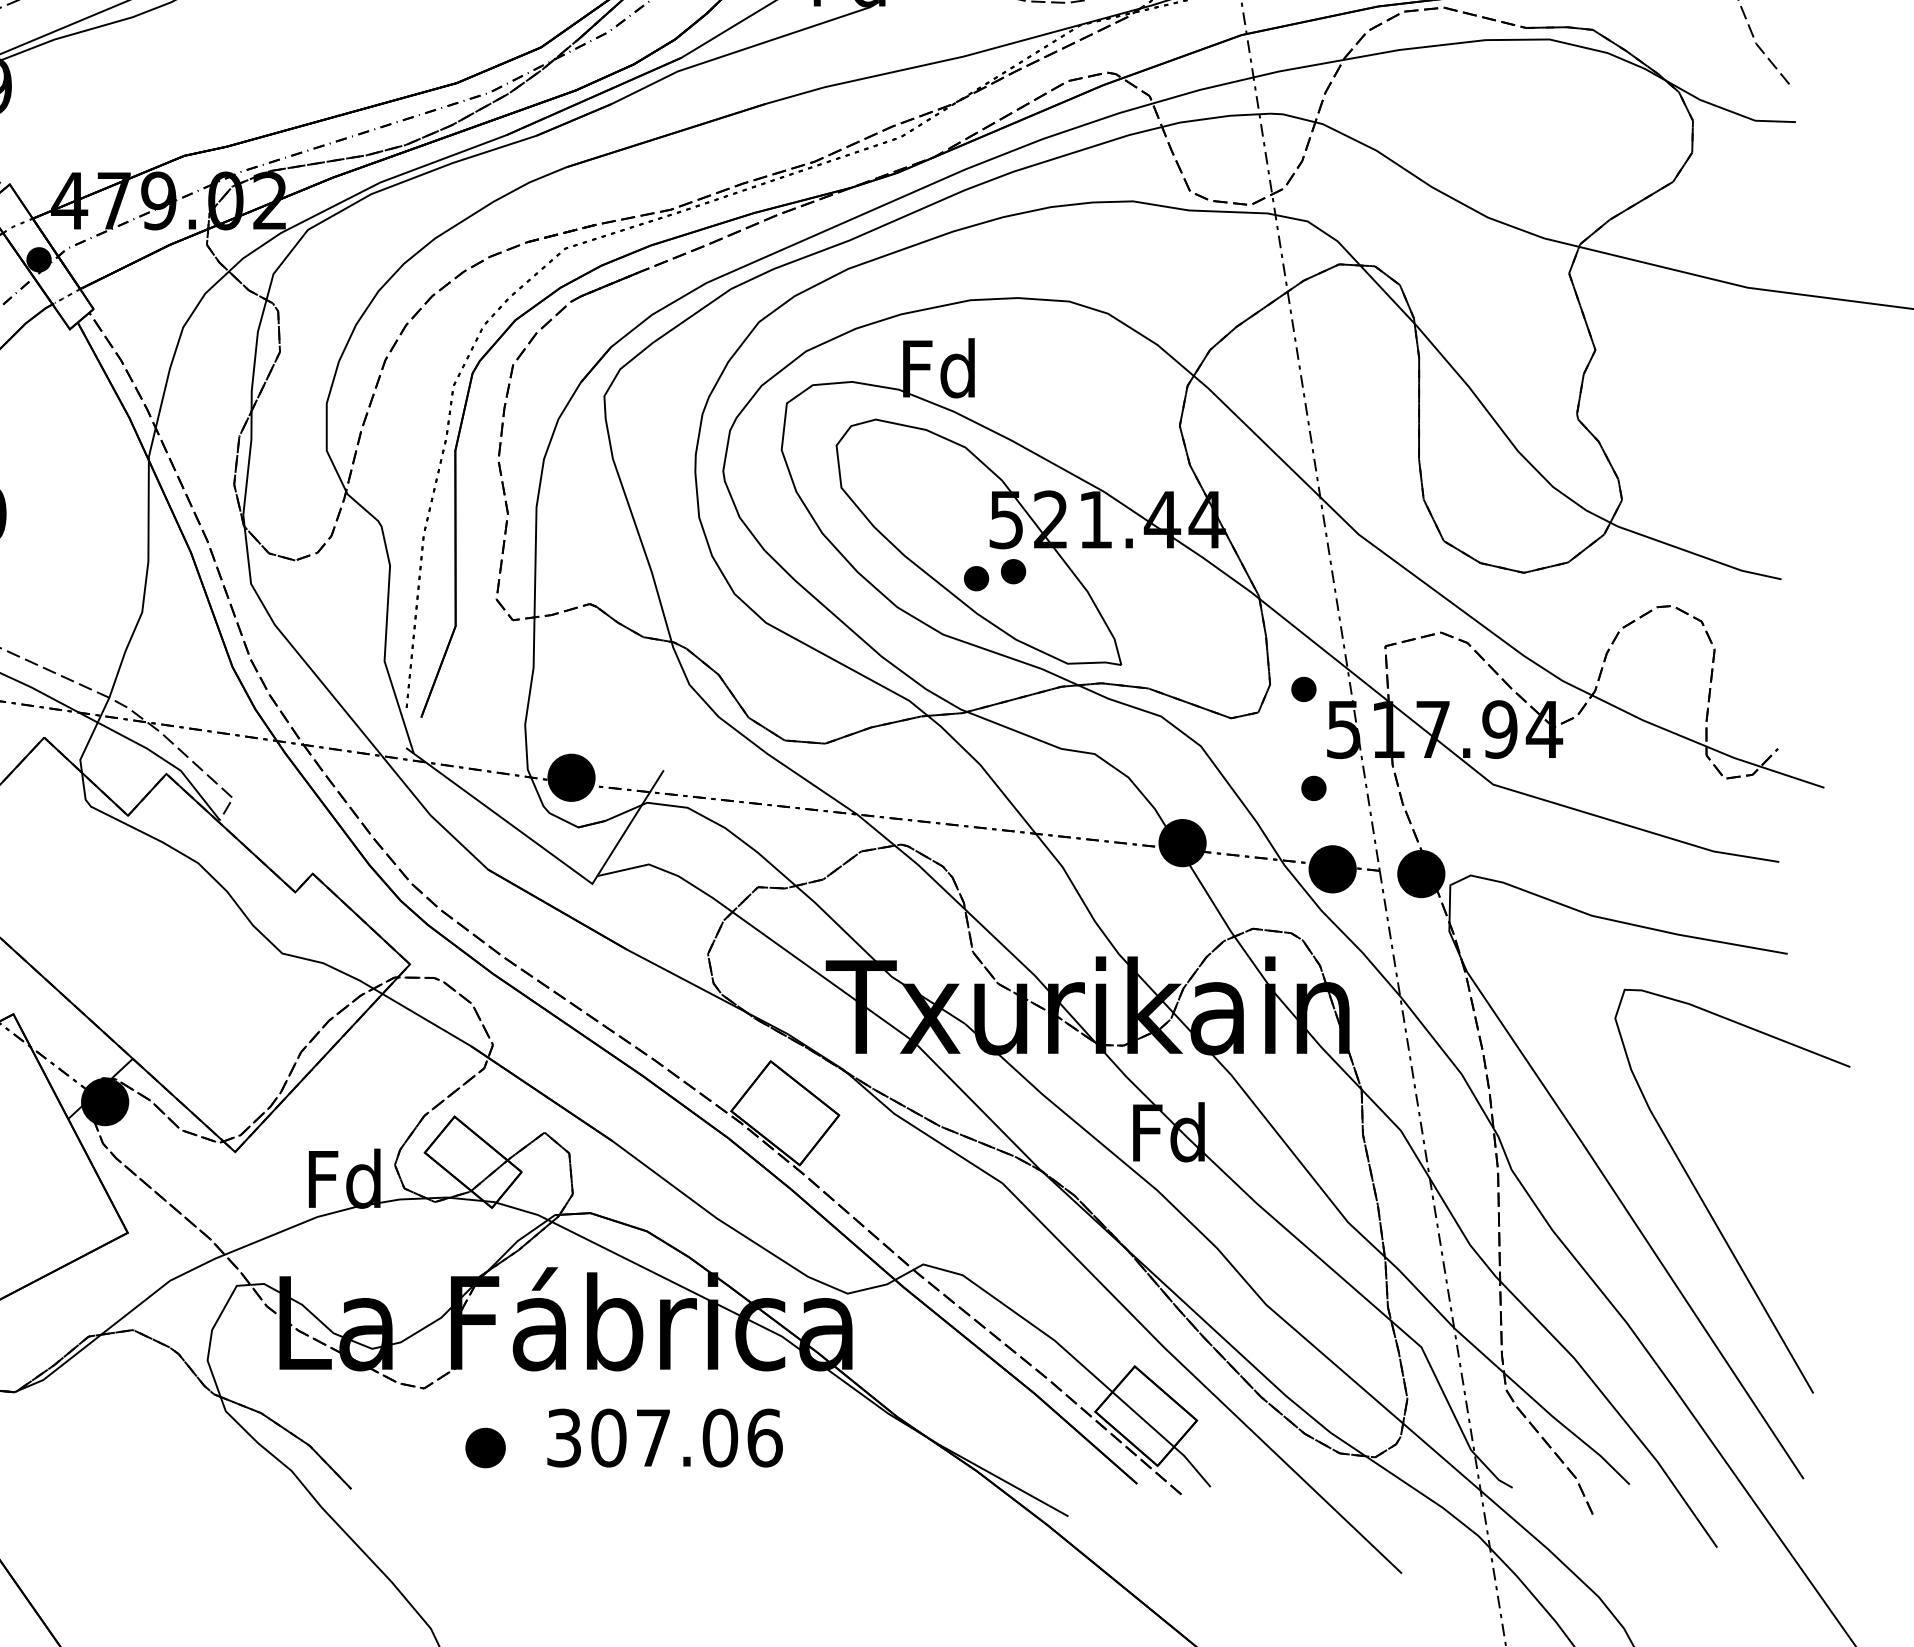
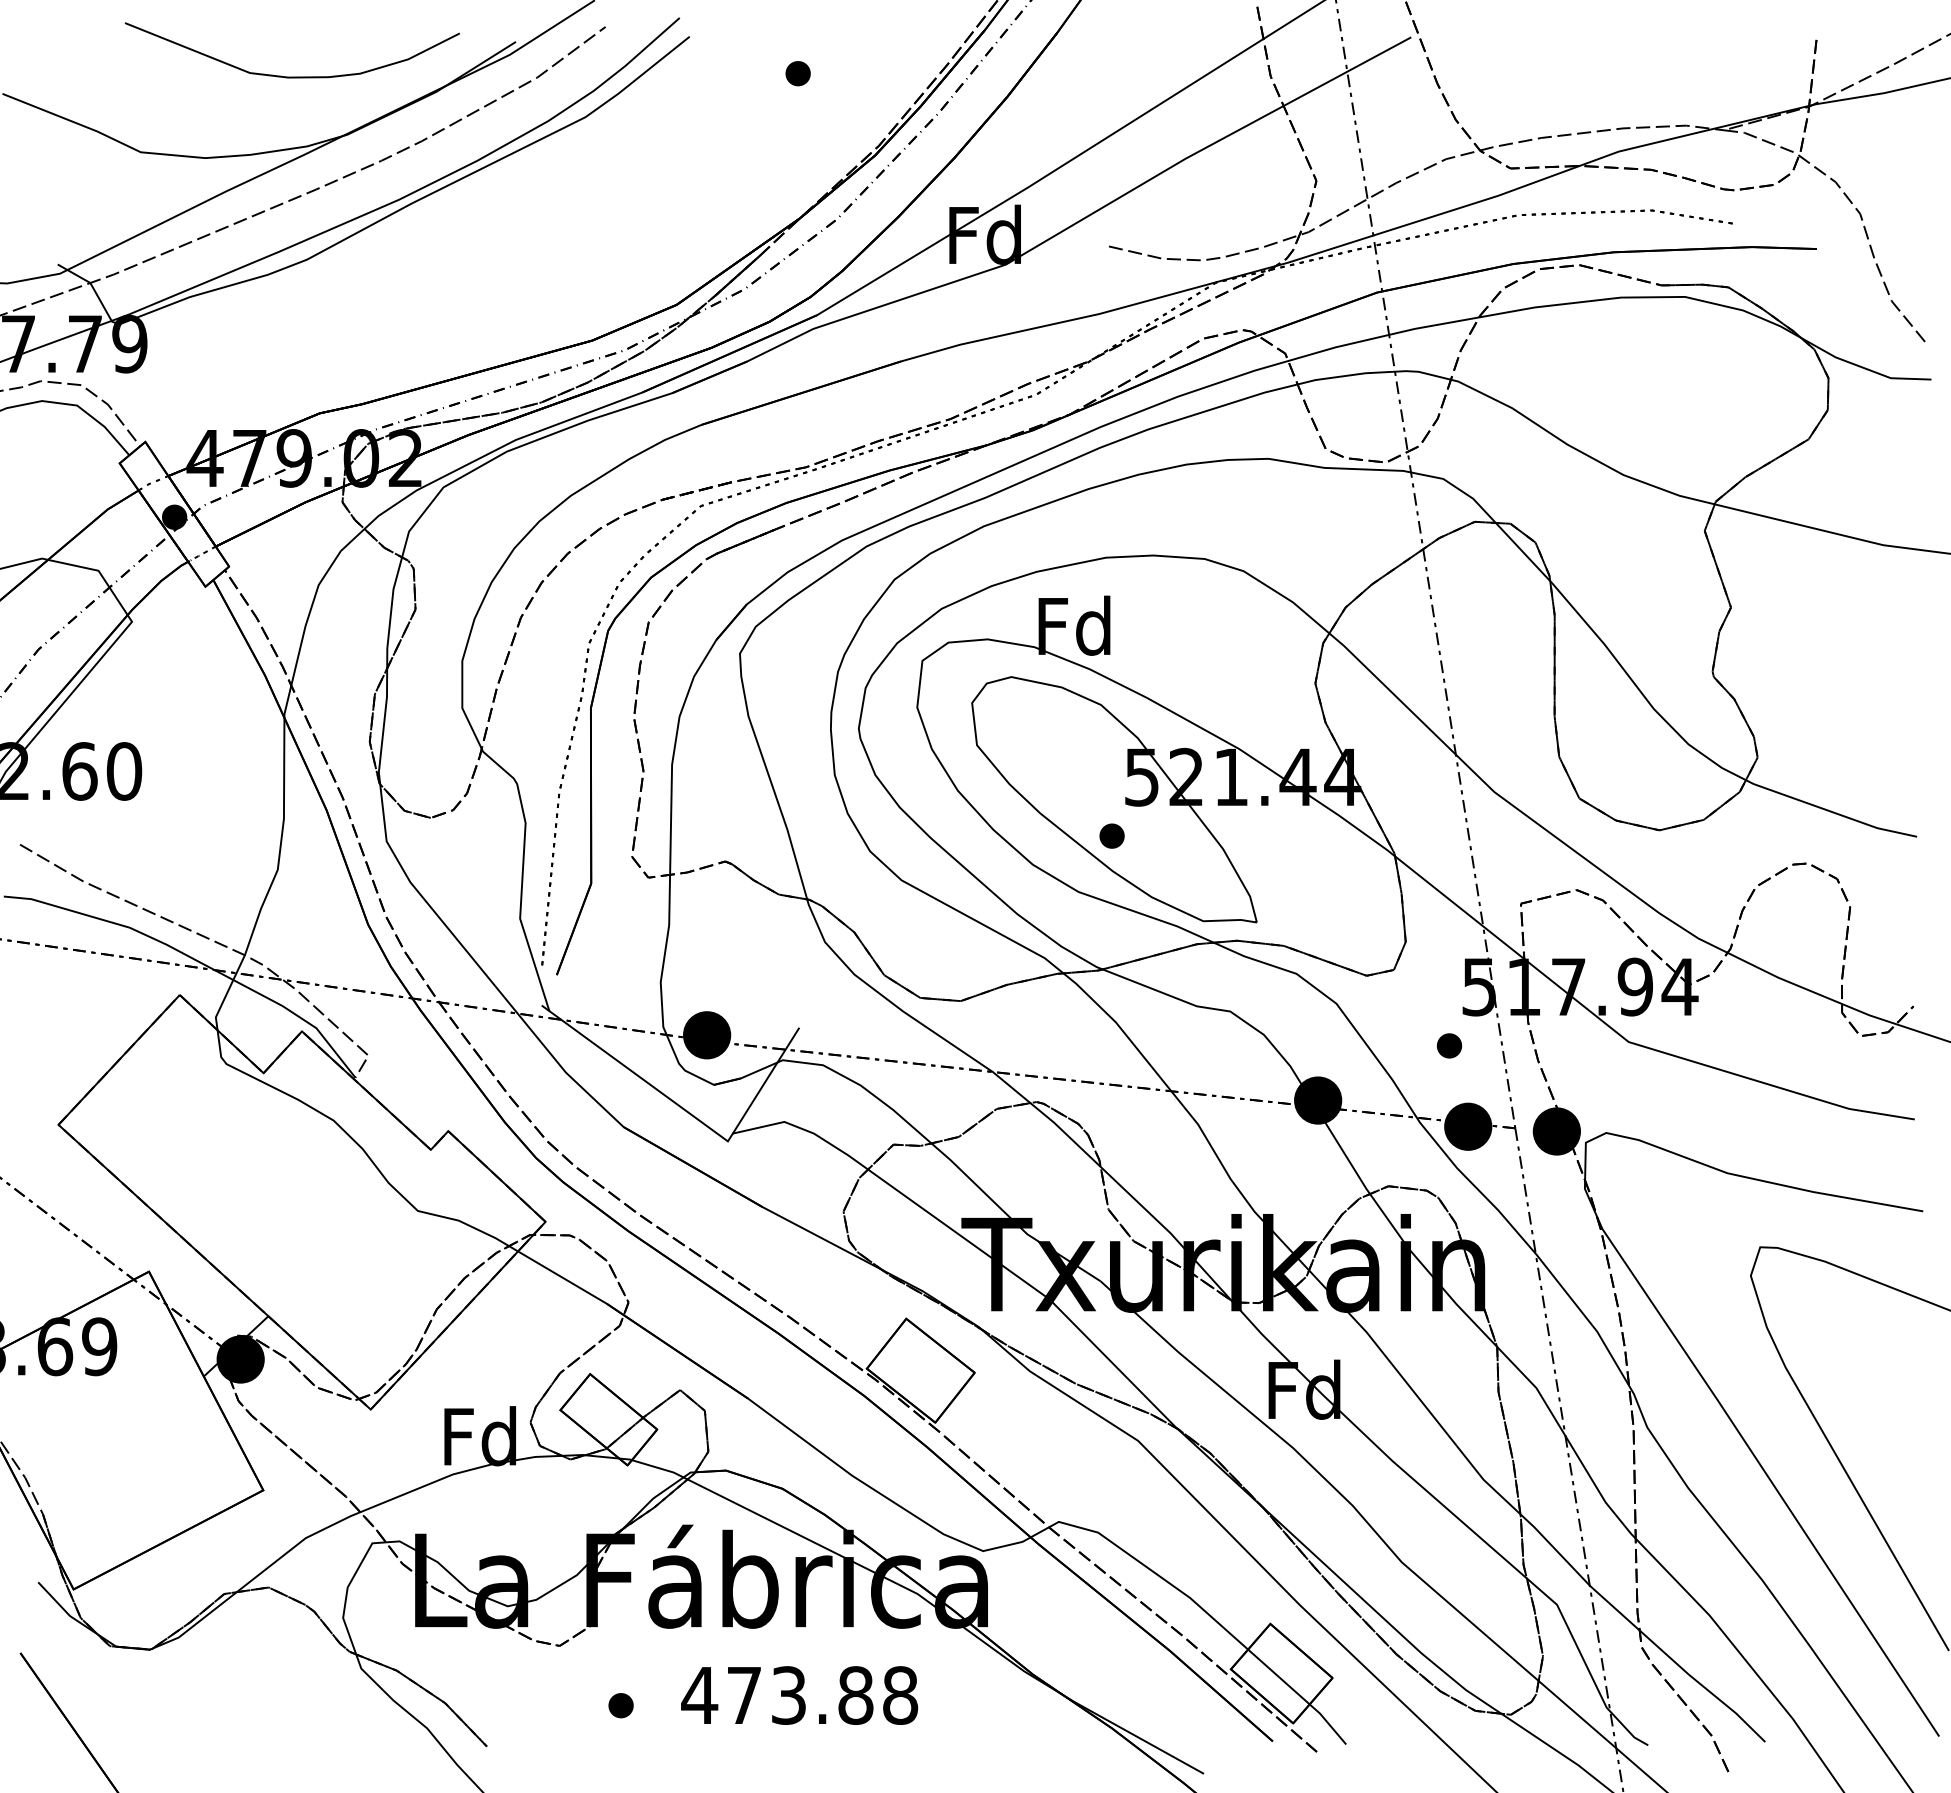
part: (1012, 571) -> (1148, 828), removed
part: (1303, 689) -> (1439, 946), removed
text: (663, 1438) -> (799, 1695), 307.06 -> 473.88
part: (484, 1448) -> (620, 1705), size x0.62

